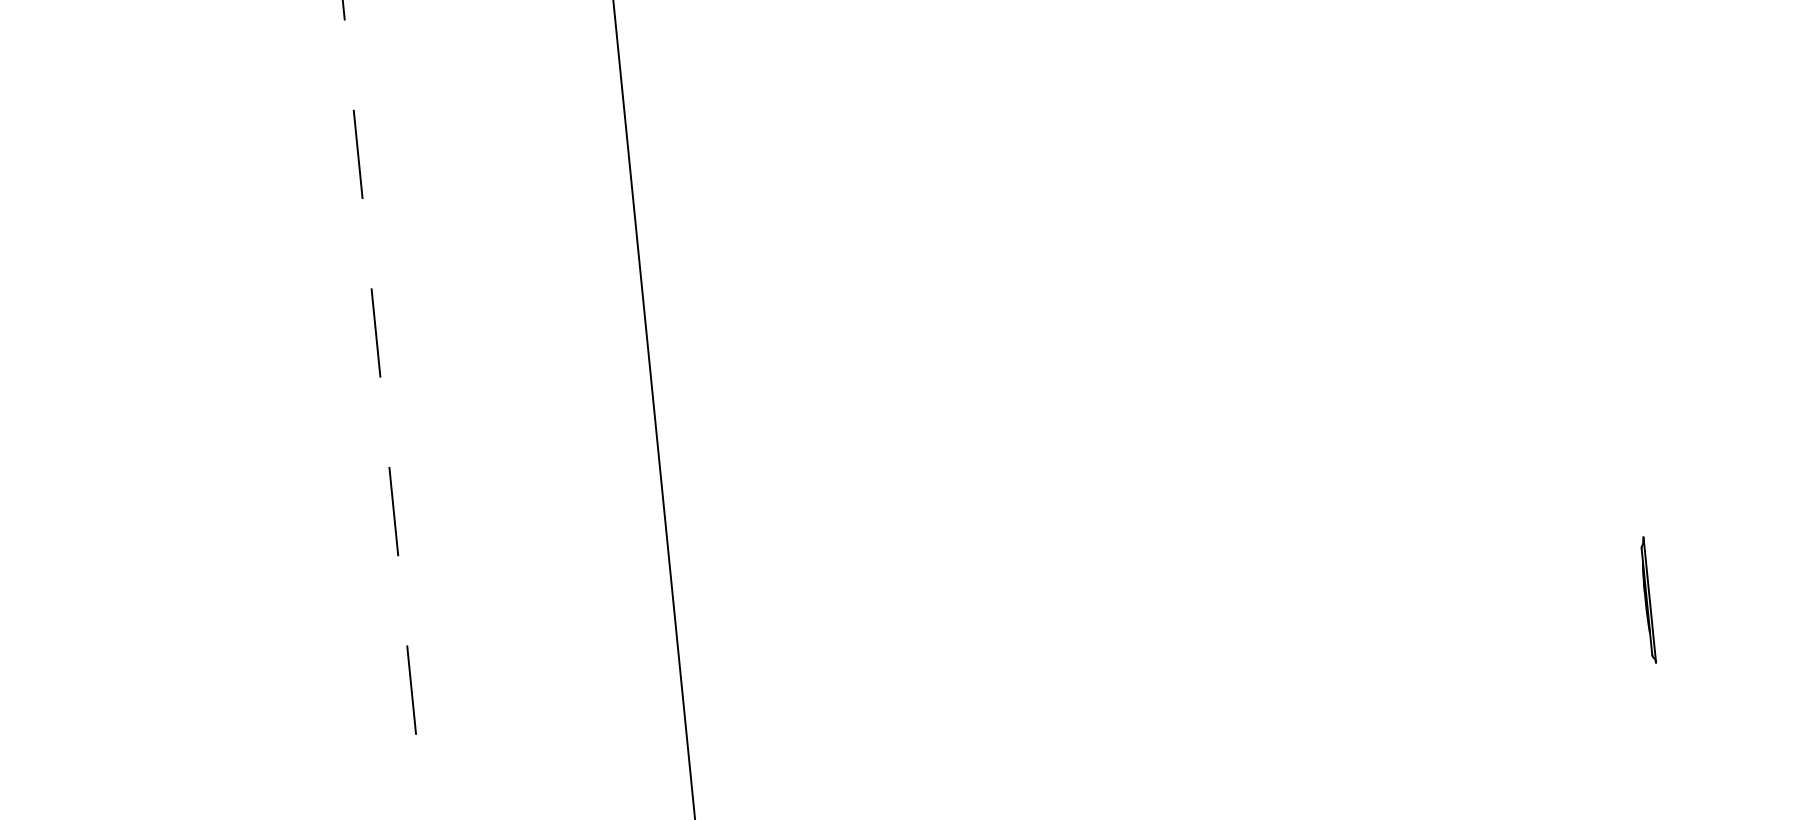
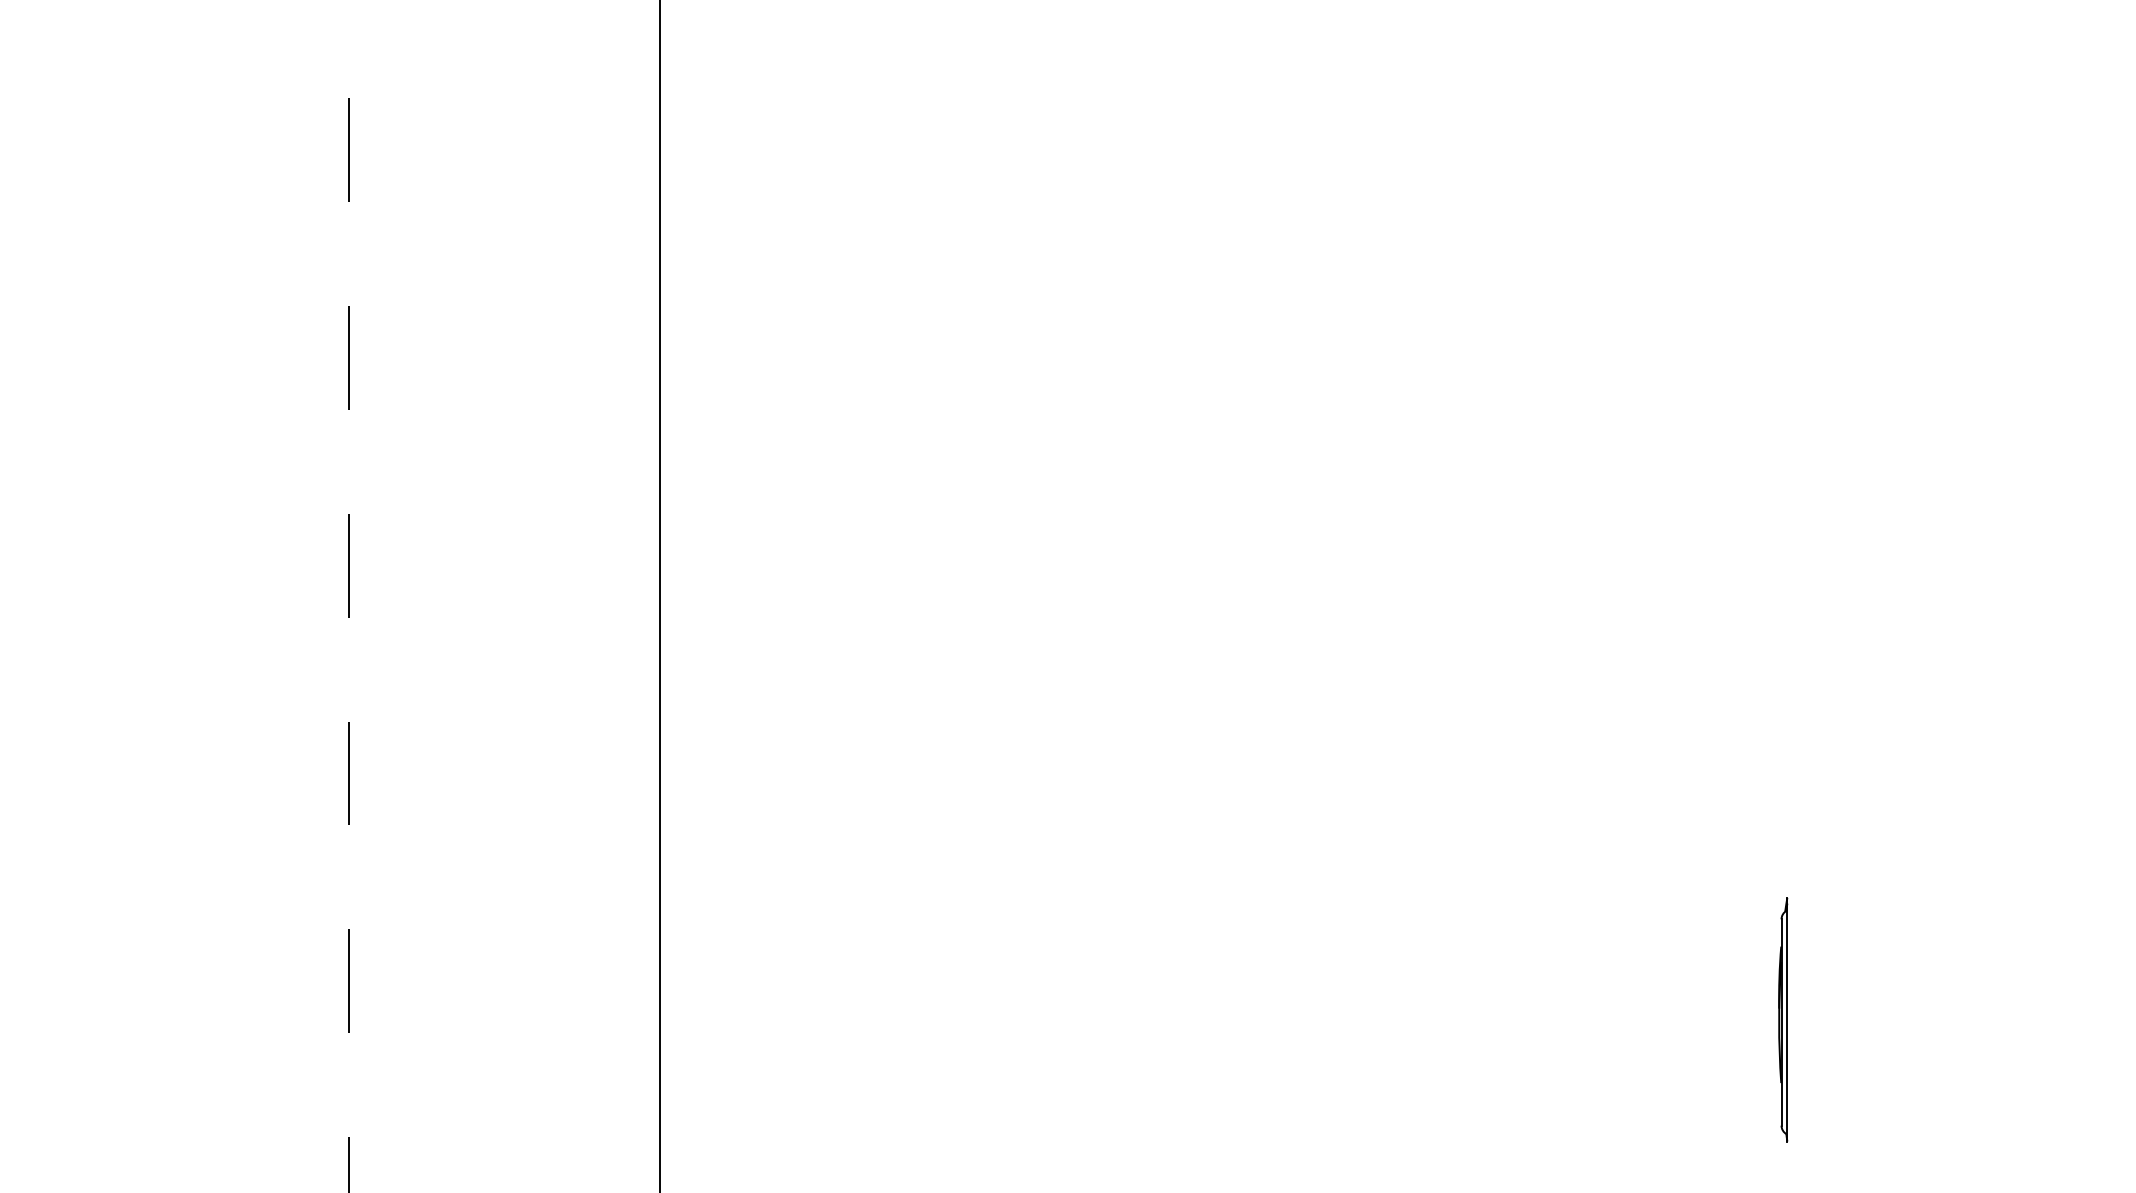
part: (1647, 599) -> (1783, 1019), size x1.67

